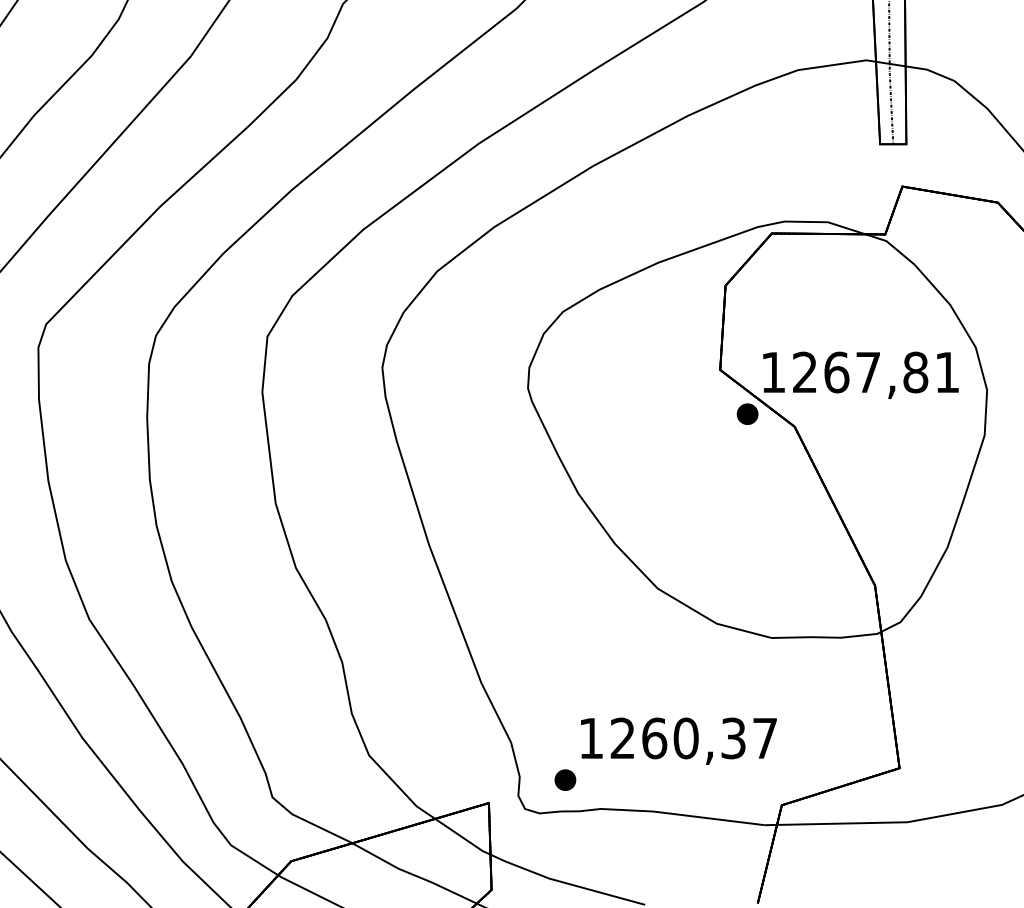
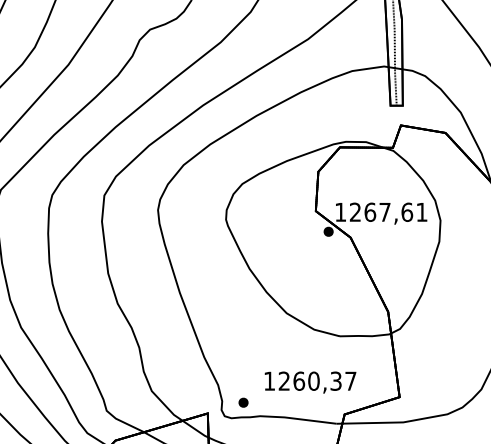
text: (916, 370) -> (407, 211), 1267,81 -> 1267,61
text: (678, 741) -> (310, 382), moved

